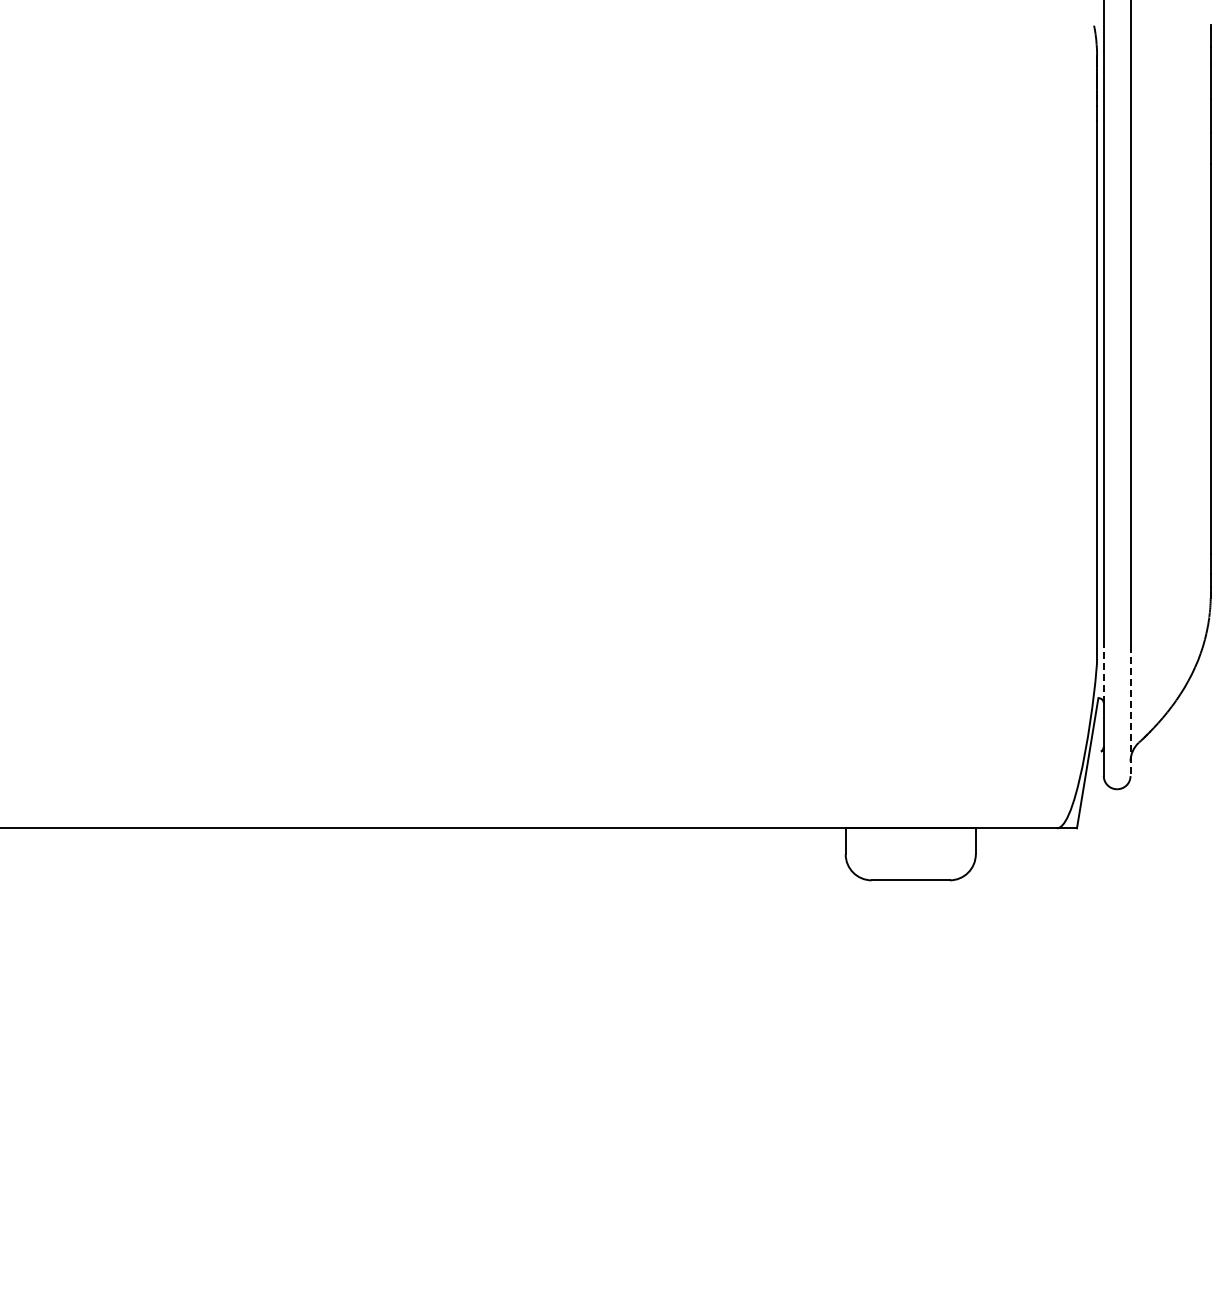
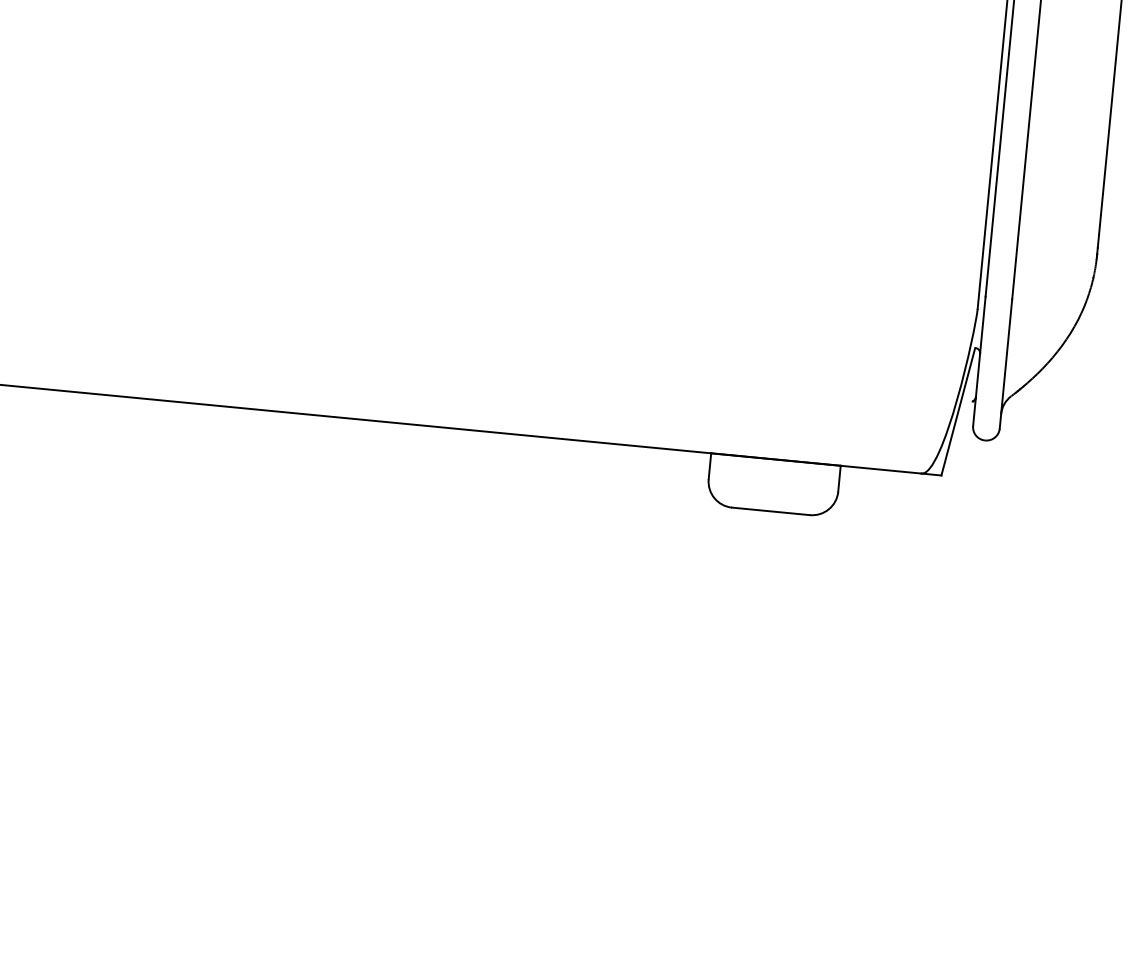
line: (1103, 674) -> (982, 324), dashed -> solid
line: (1130, 711) -> (1005, 364), dashed -> solid

